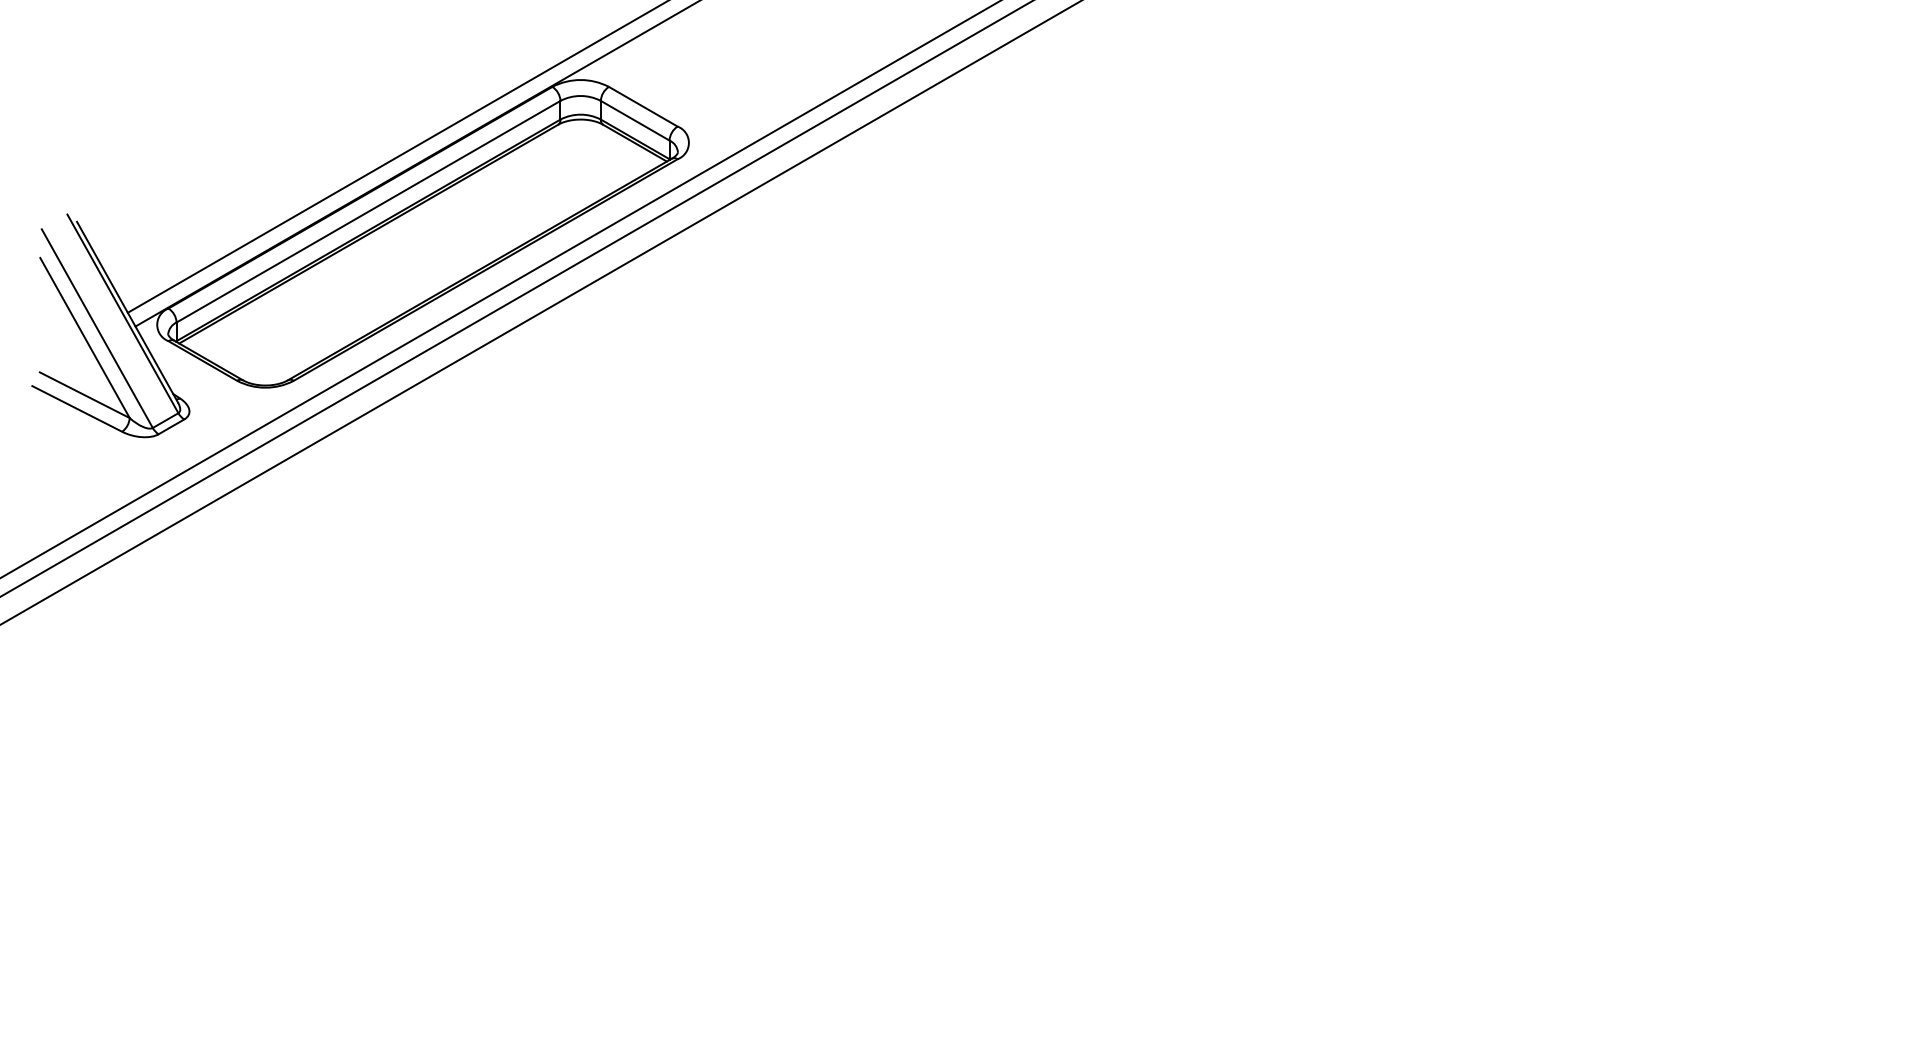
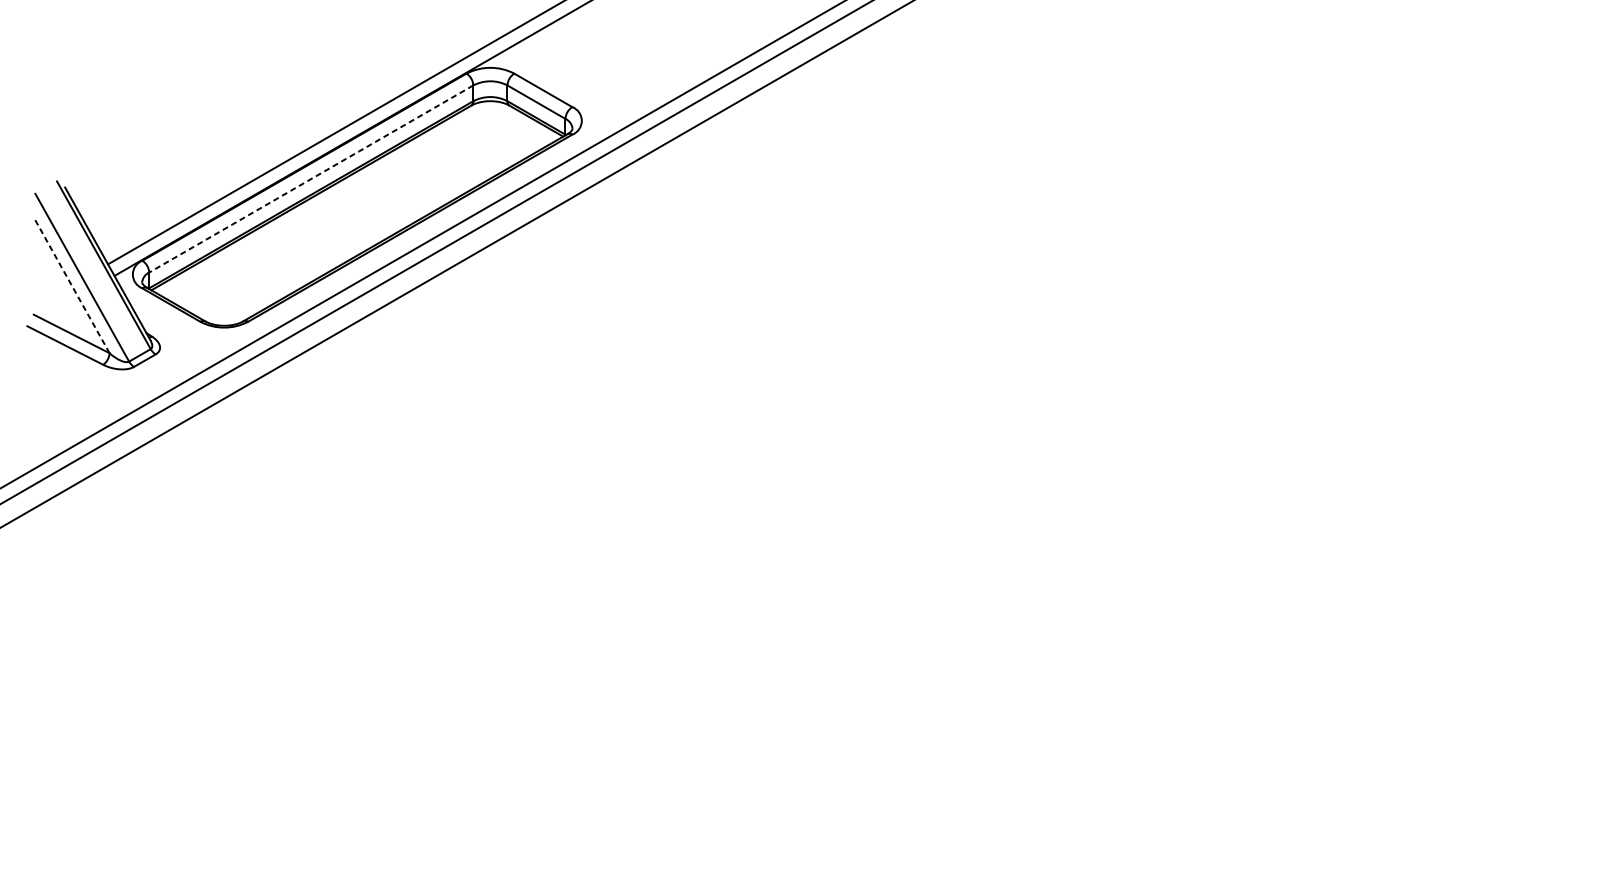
line: (368, 211) -> (311, 178), solid -> dashed
line: (85, 338) -> (72, 286), solid -> dashed

